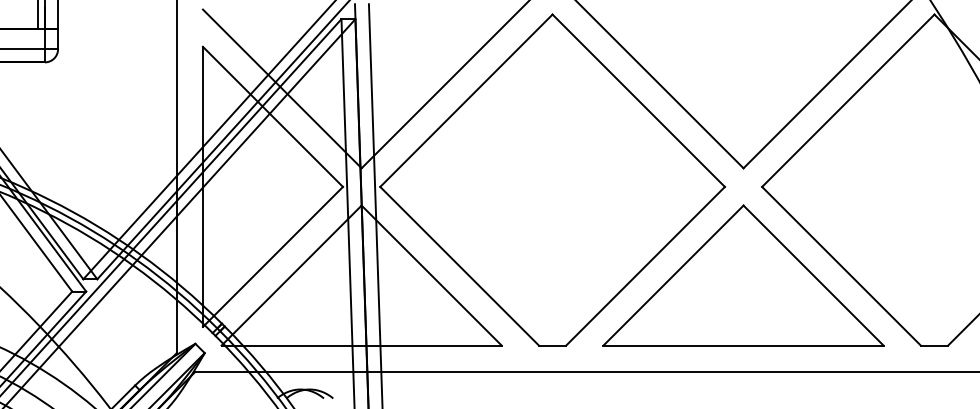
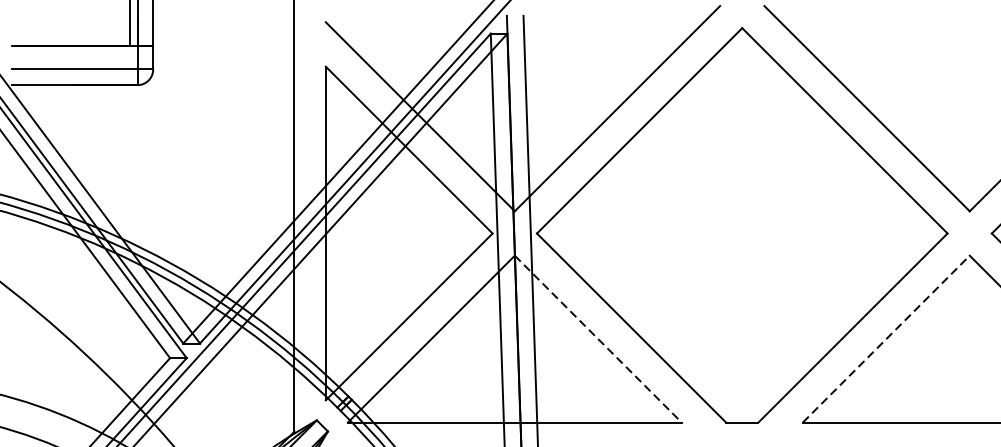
line: (432, 275) -> (599, 339), solid -> dashed
line: (673, 275) -> (886, 339), solid -> dashed

